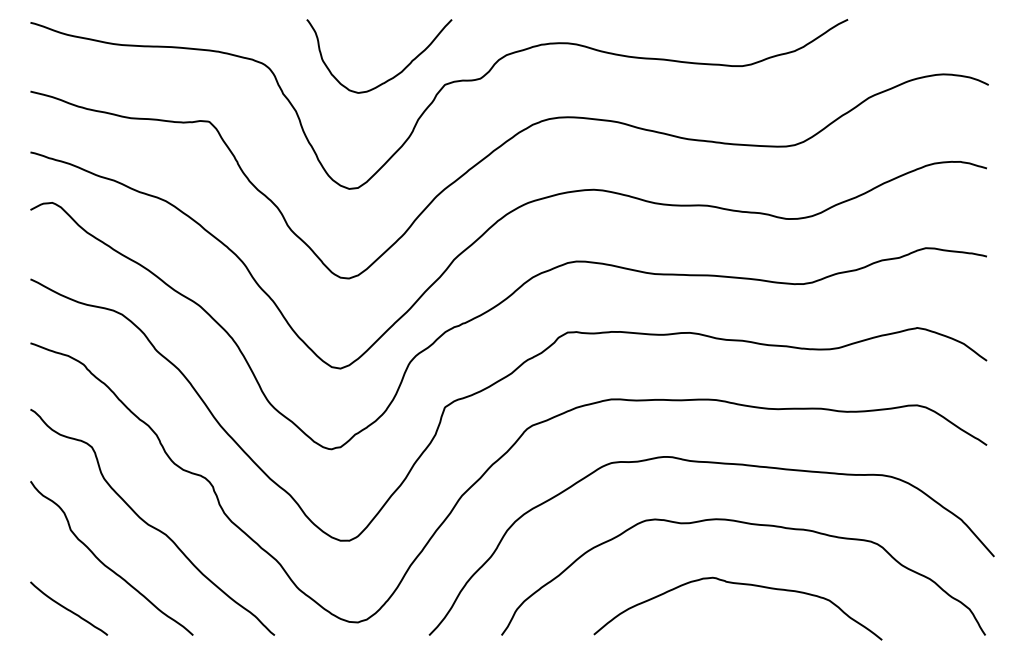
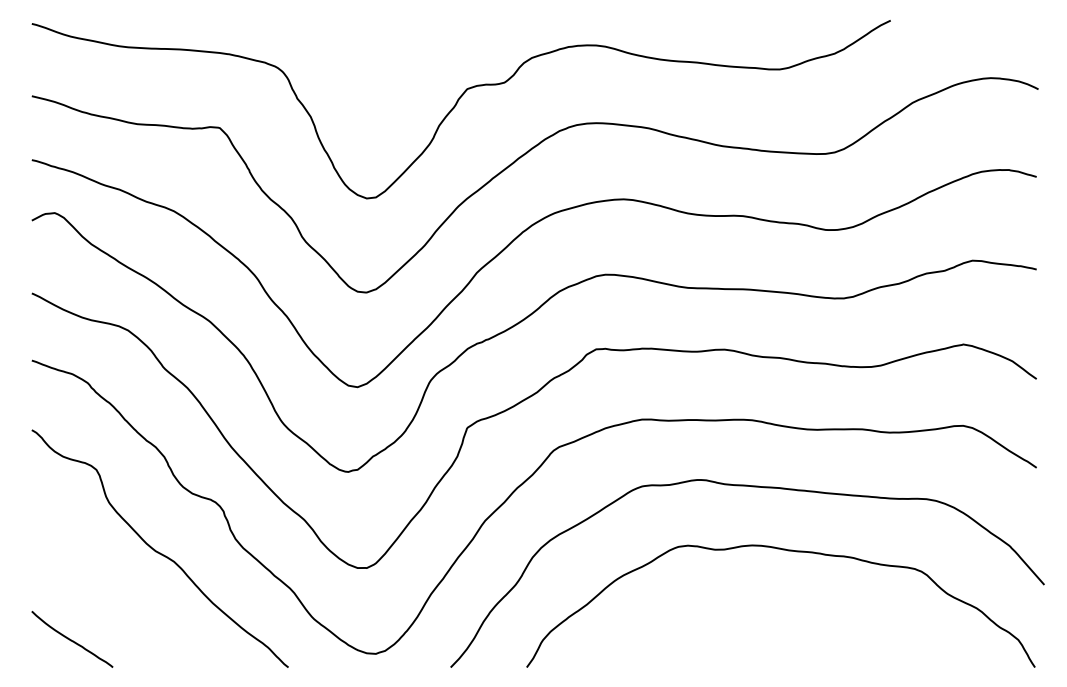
curve: (389, 78) -> (409, 82), removed
curve: (105, 564) -> (110, 592), removed
curve: (737, 584) -> (774, 614), removed

